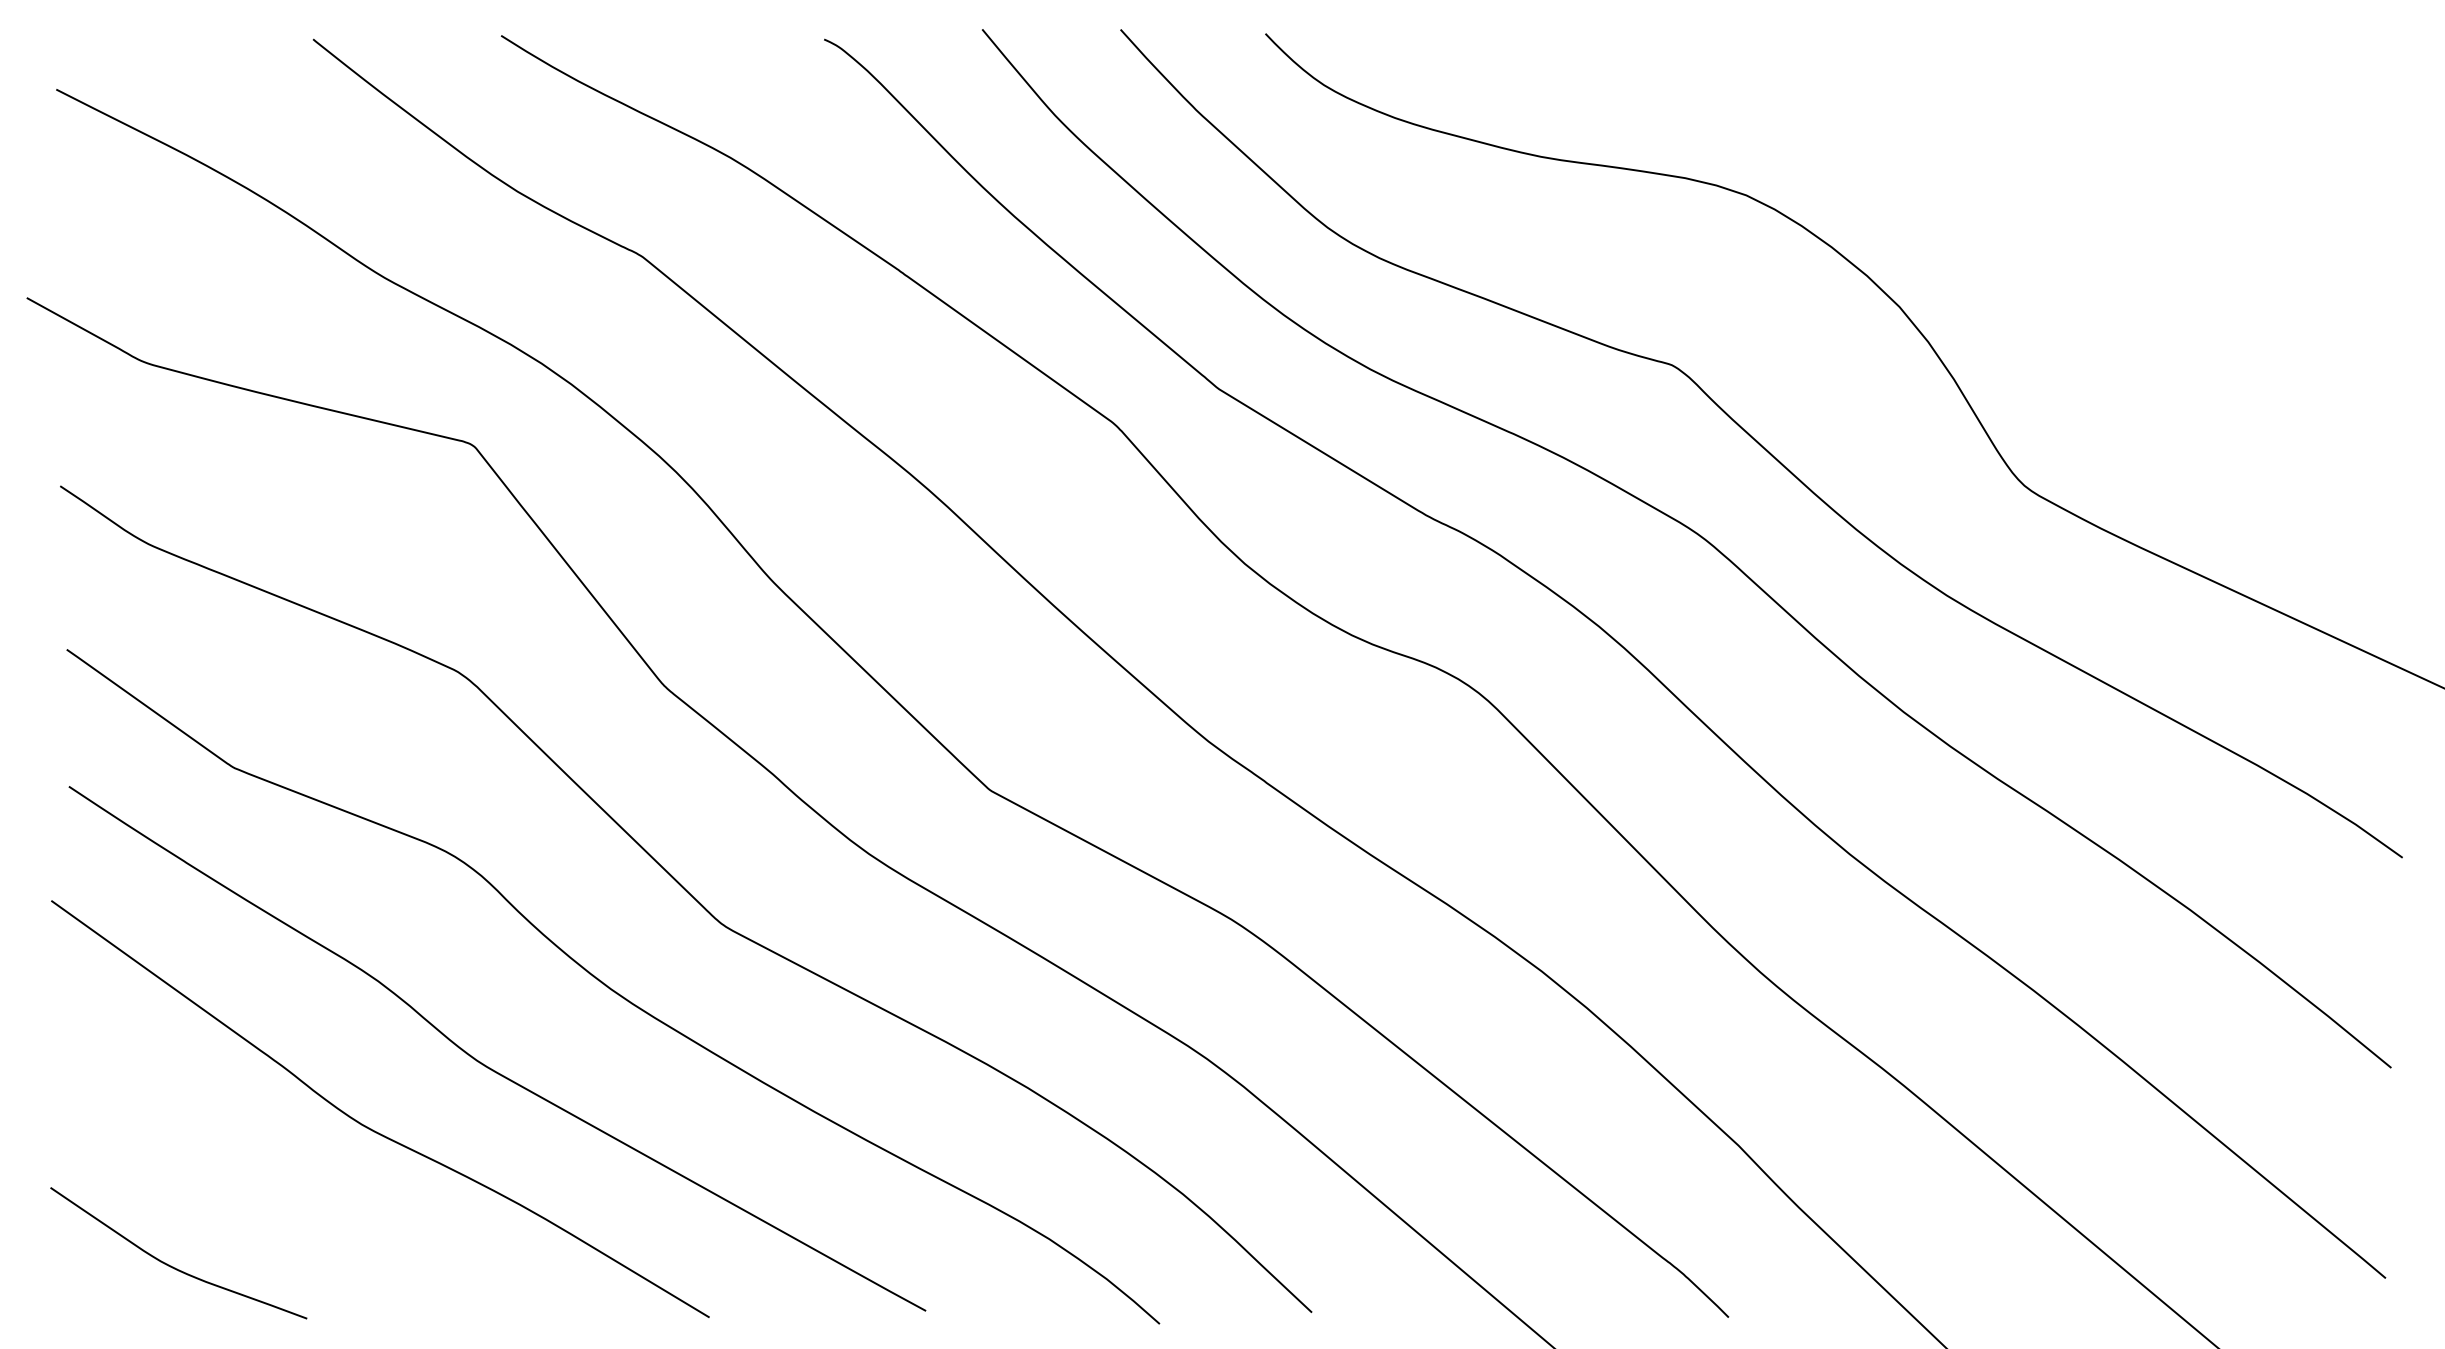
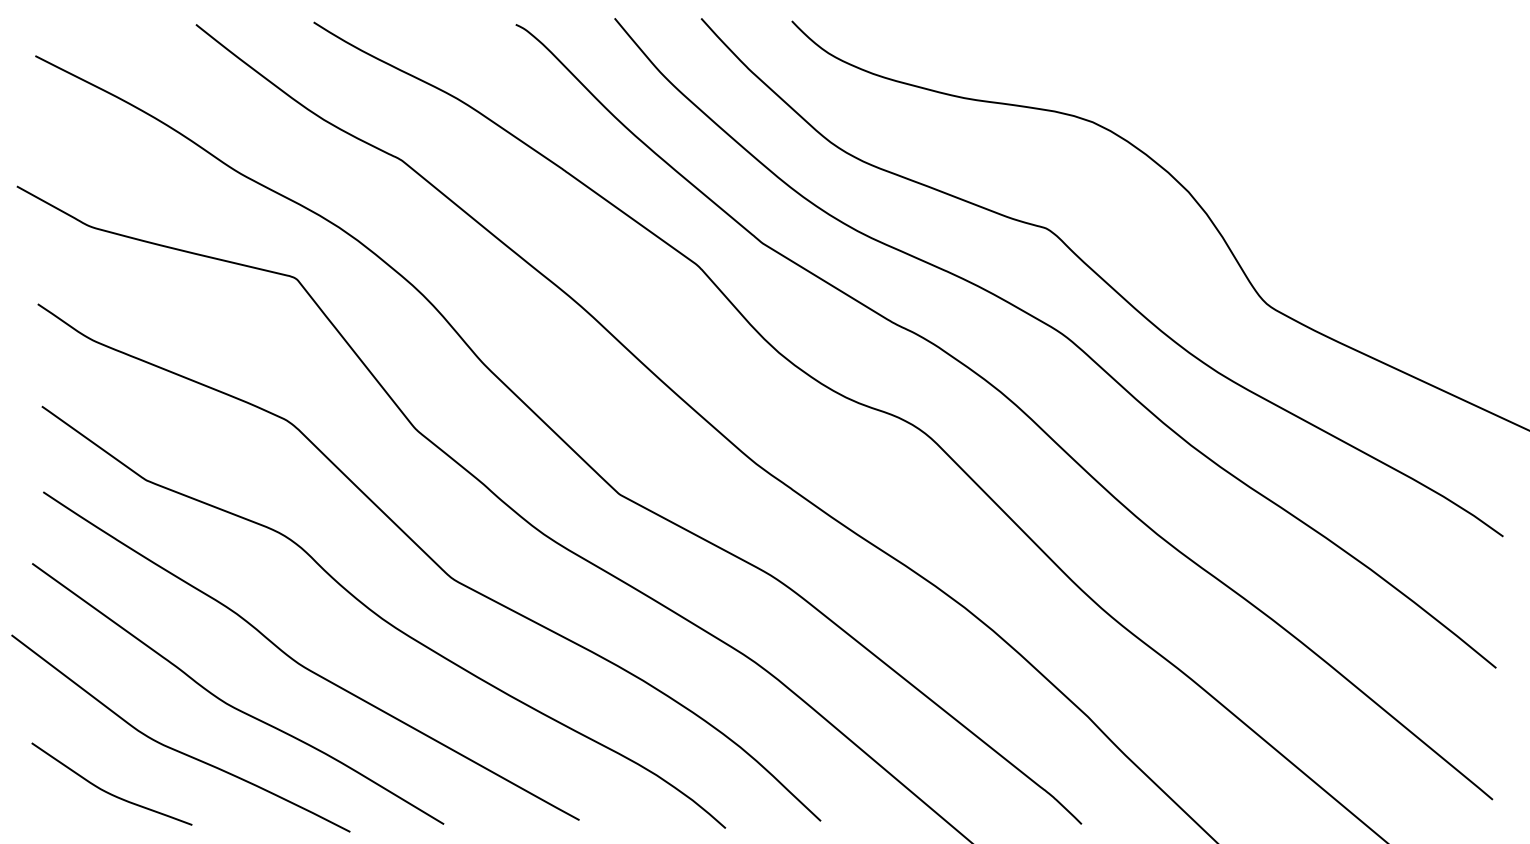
curve: (278, 1196) -> (174, 748), added

